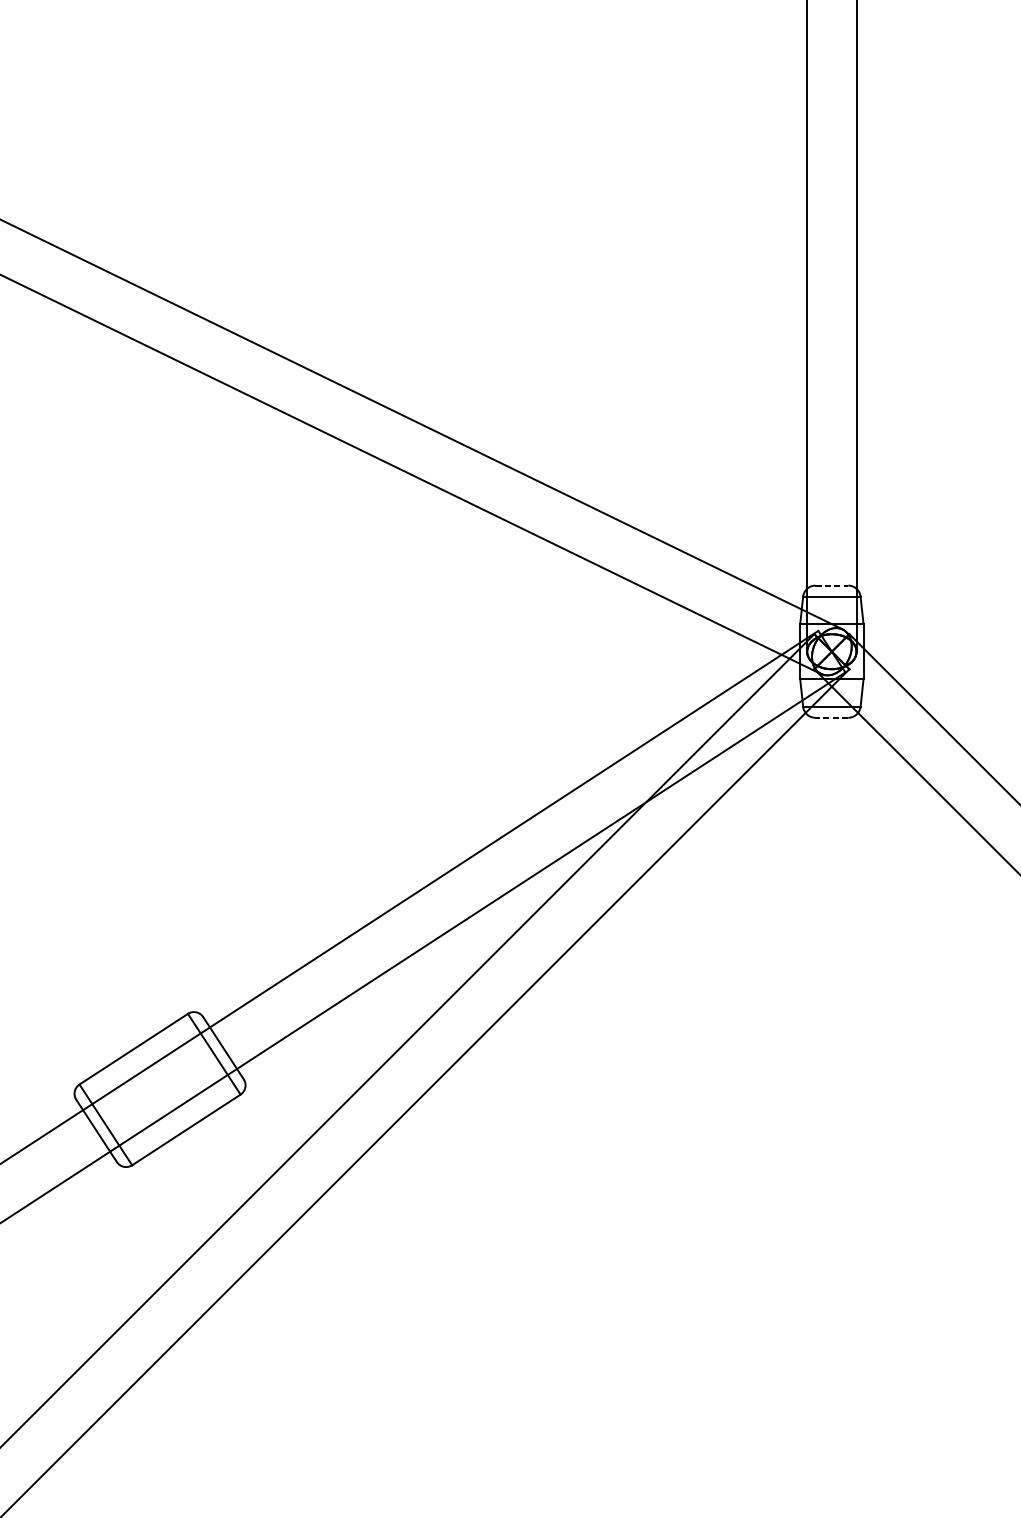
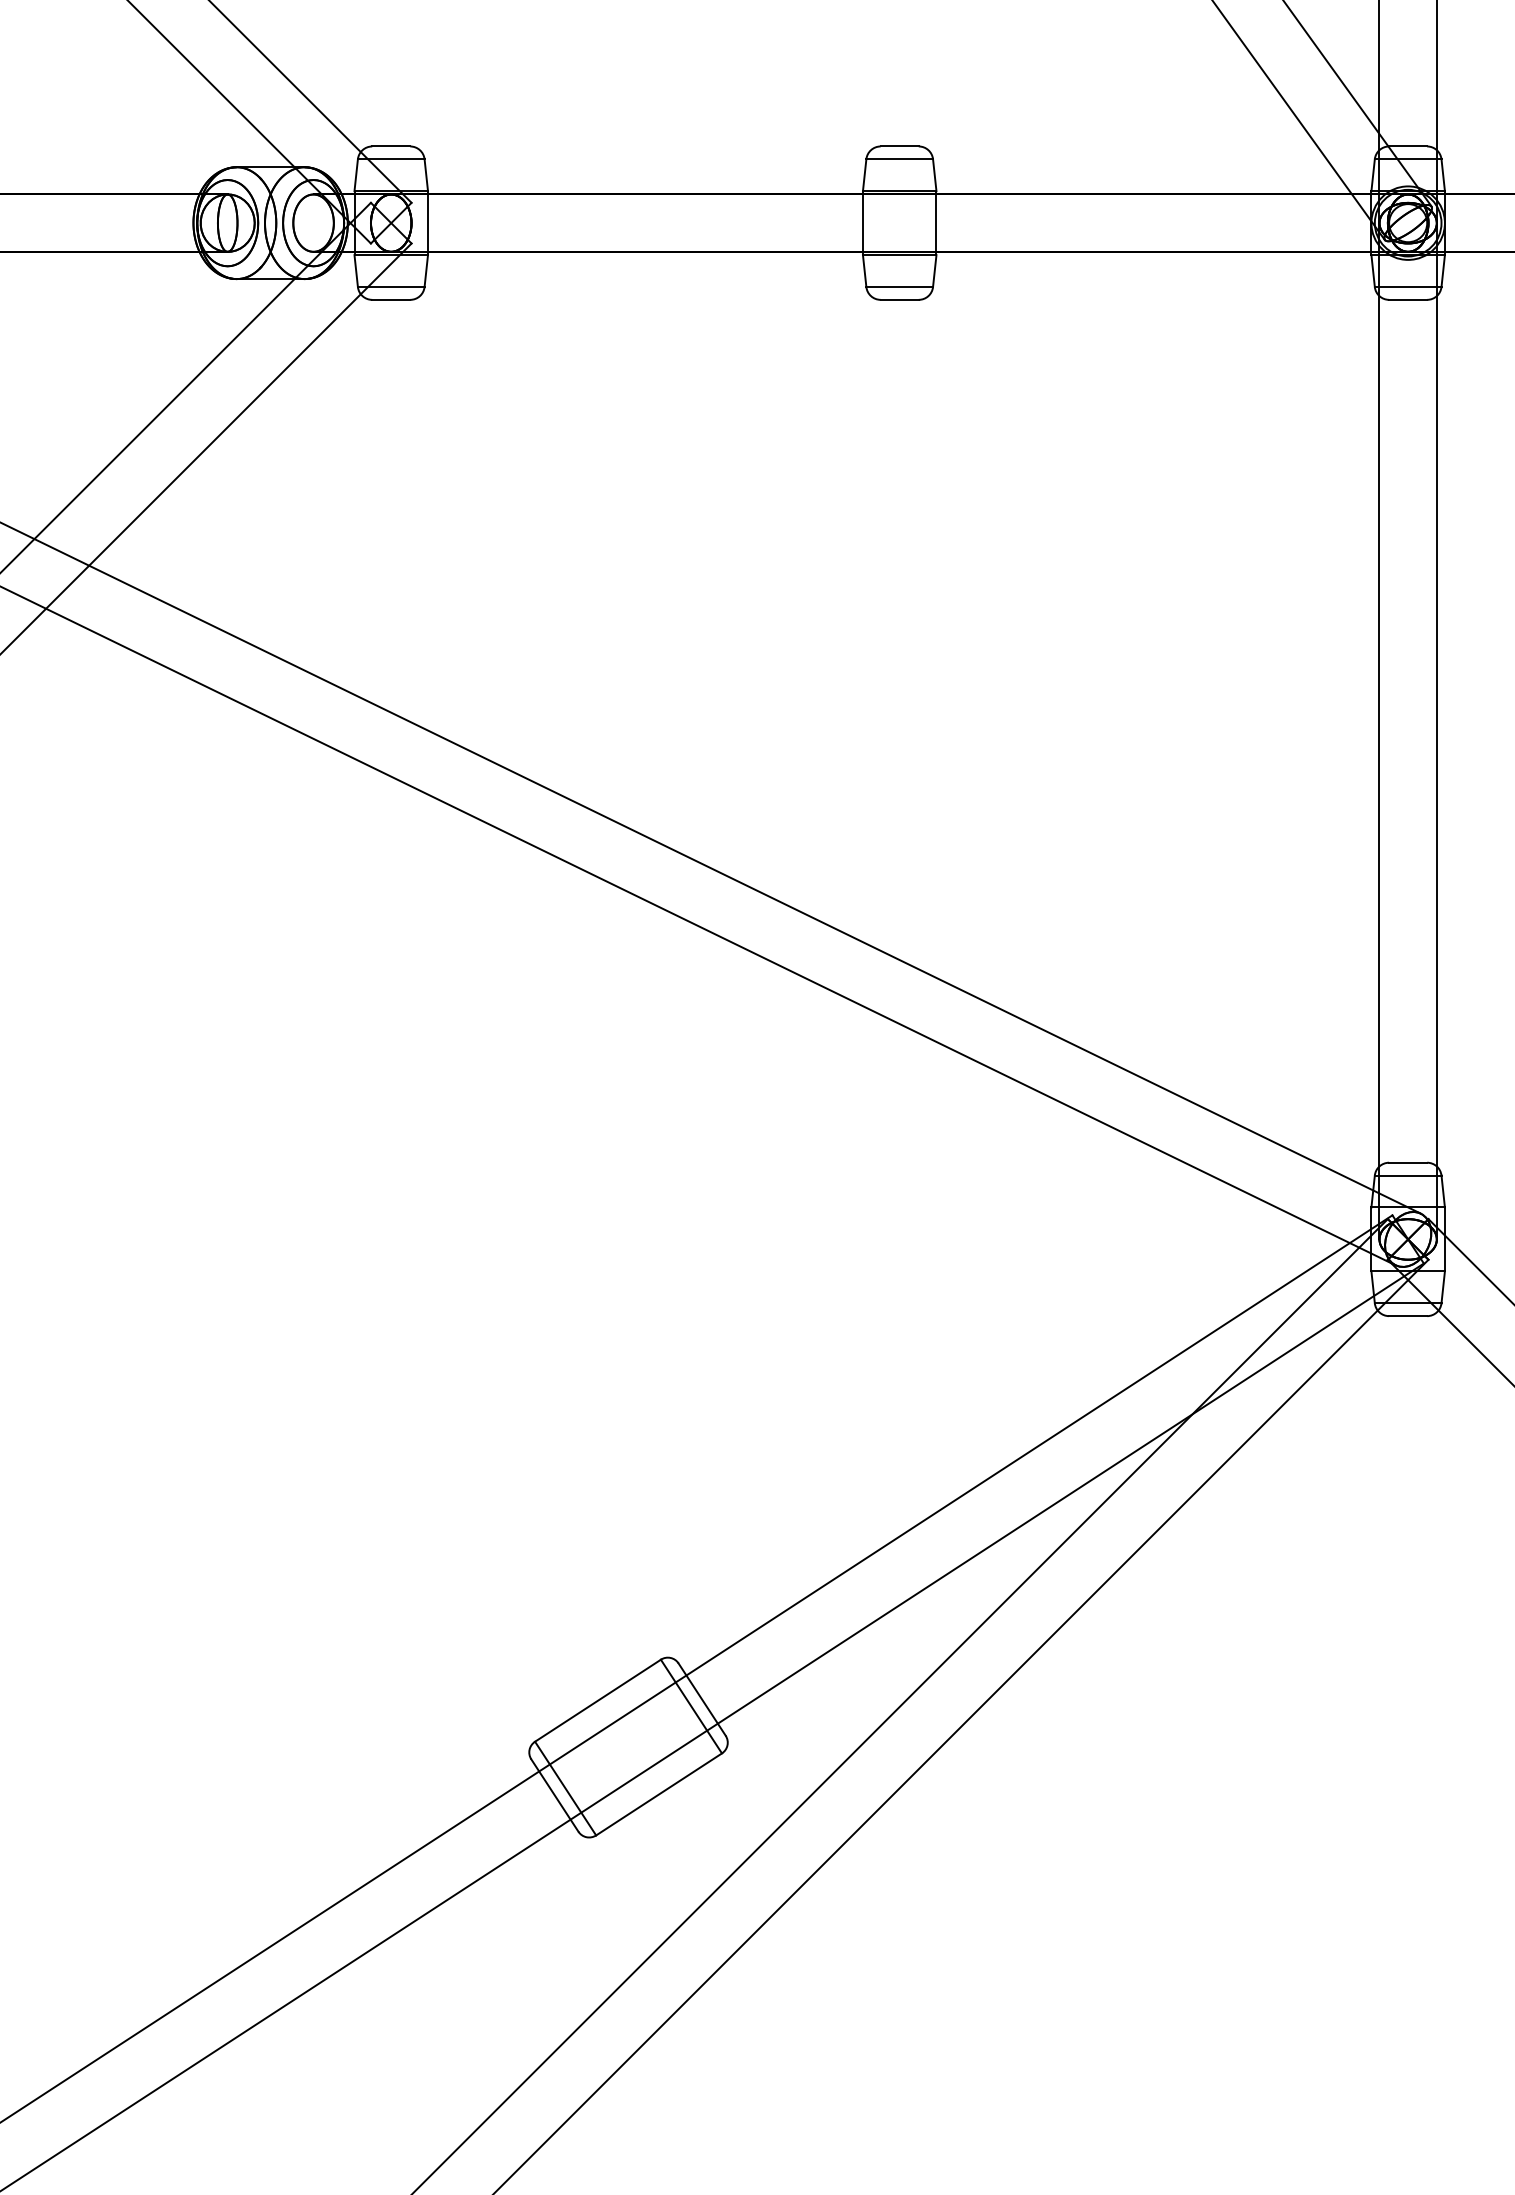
line: (832, 585) -> (1408, 1162), dashed -> solid
line: (831, 718) -> (1407, 1316), dashed -> solid

